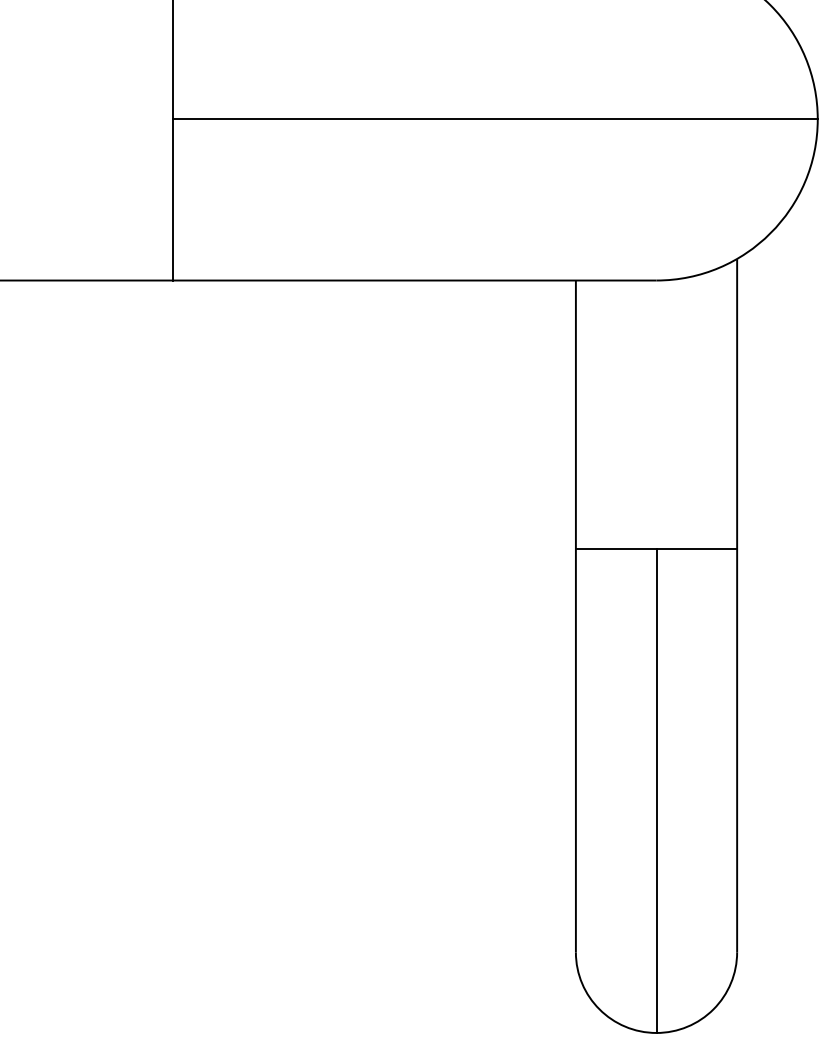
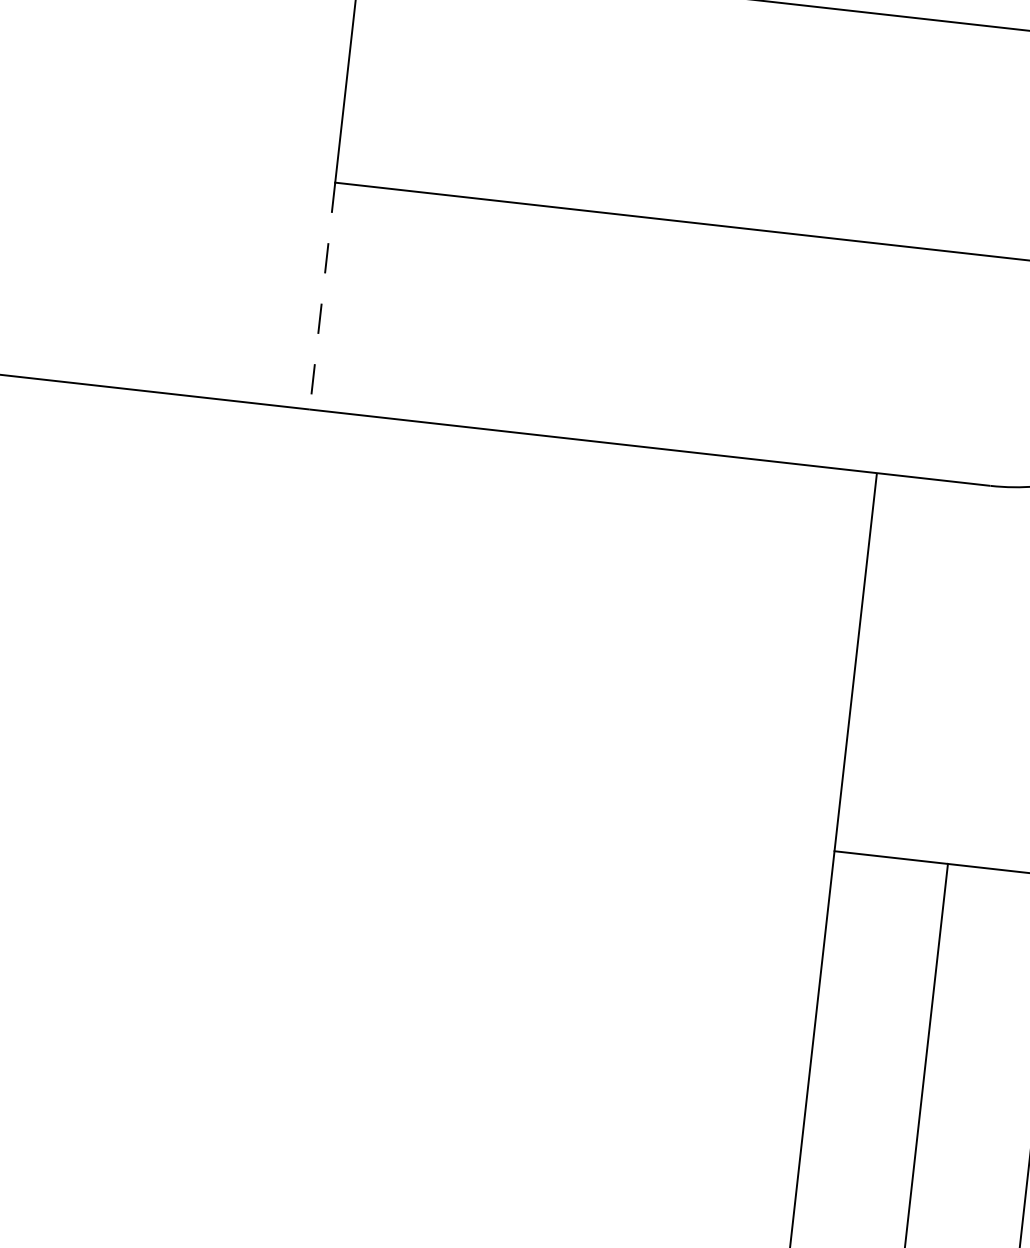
line: (172, 199) -> (322, 295), solid -> dashed

